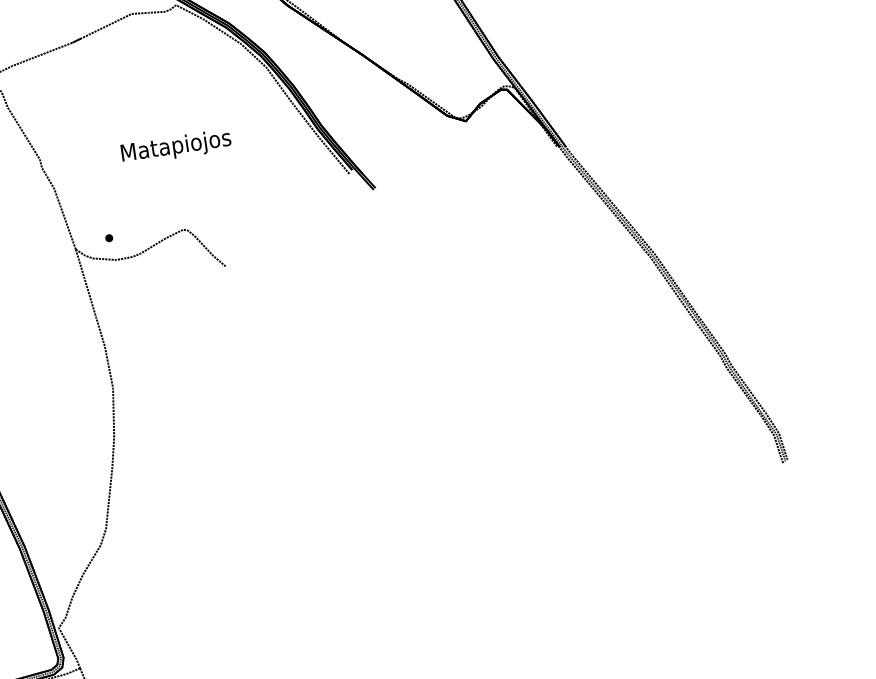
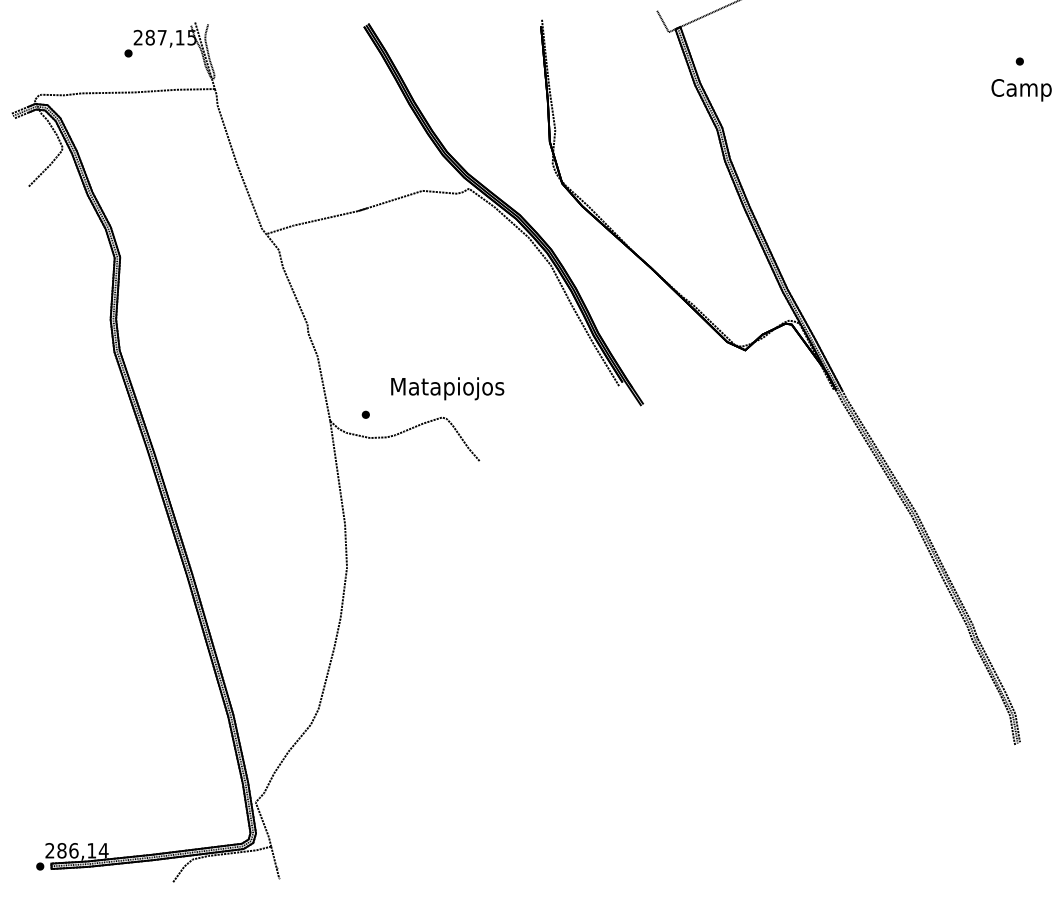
text: (176, 147) -> (447, 388), moved

